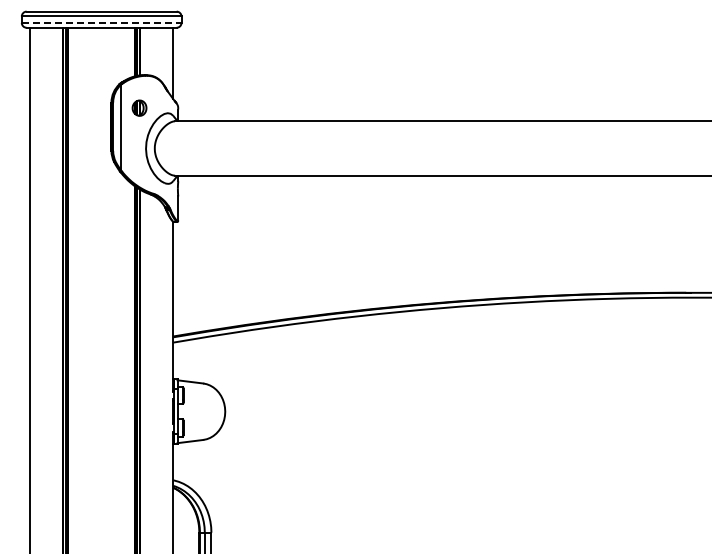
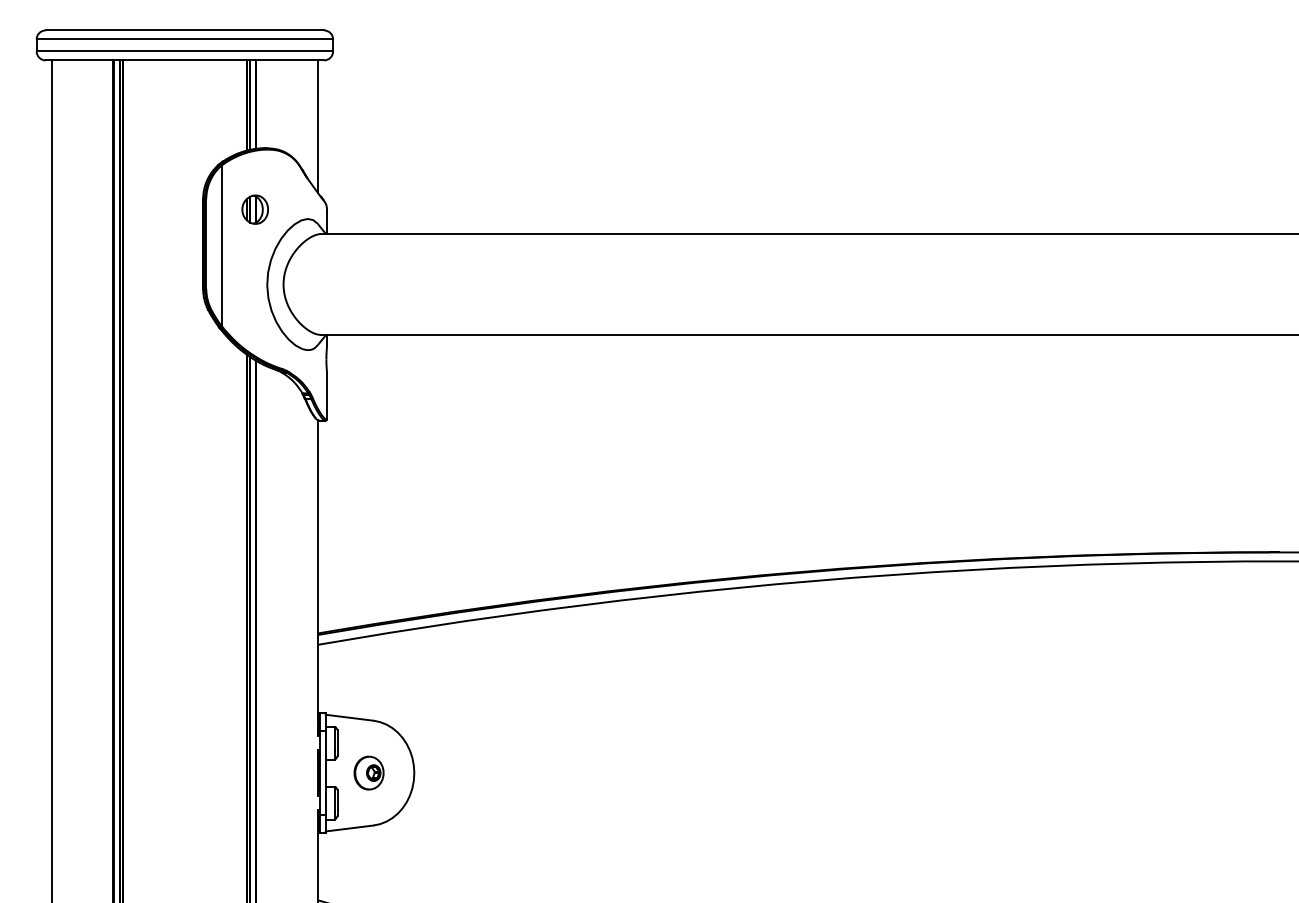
line: (101, 22) -> (184, 50), dashed -> solid
part: (200, 411) -> (368, 772), added

